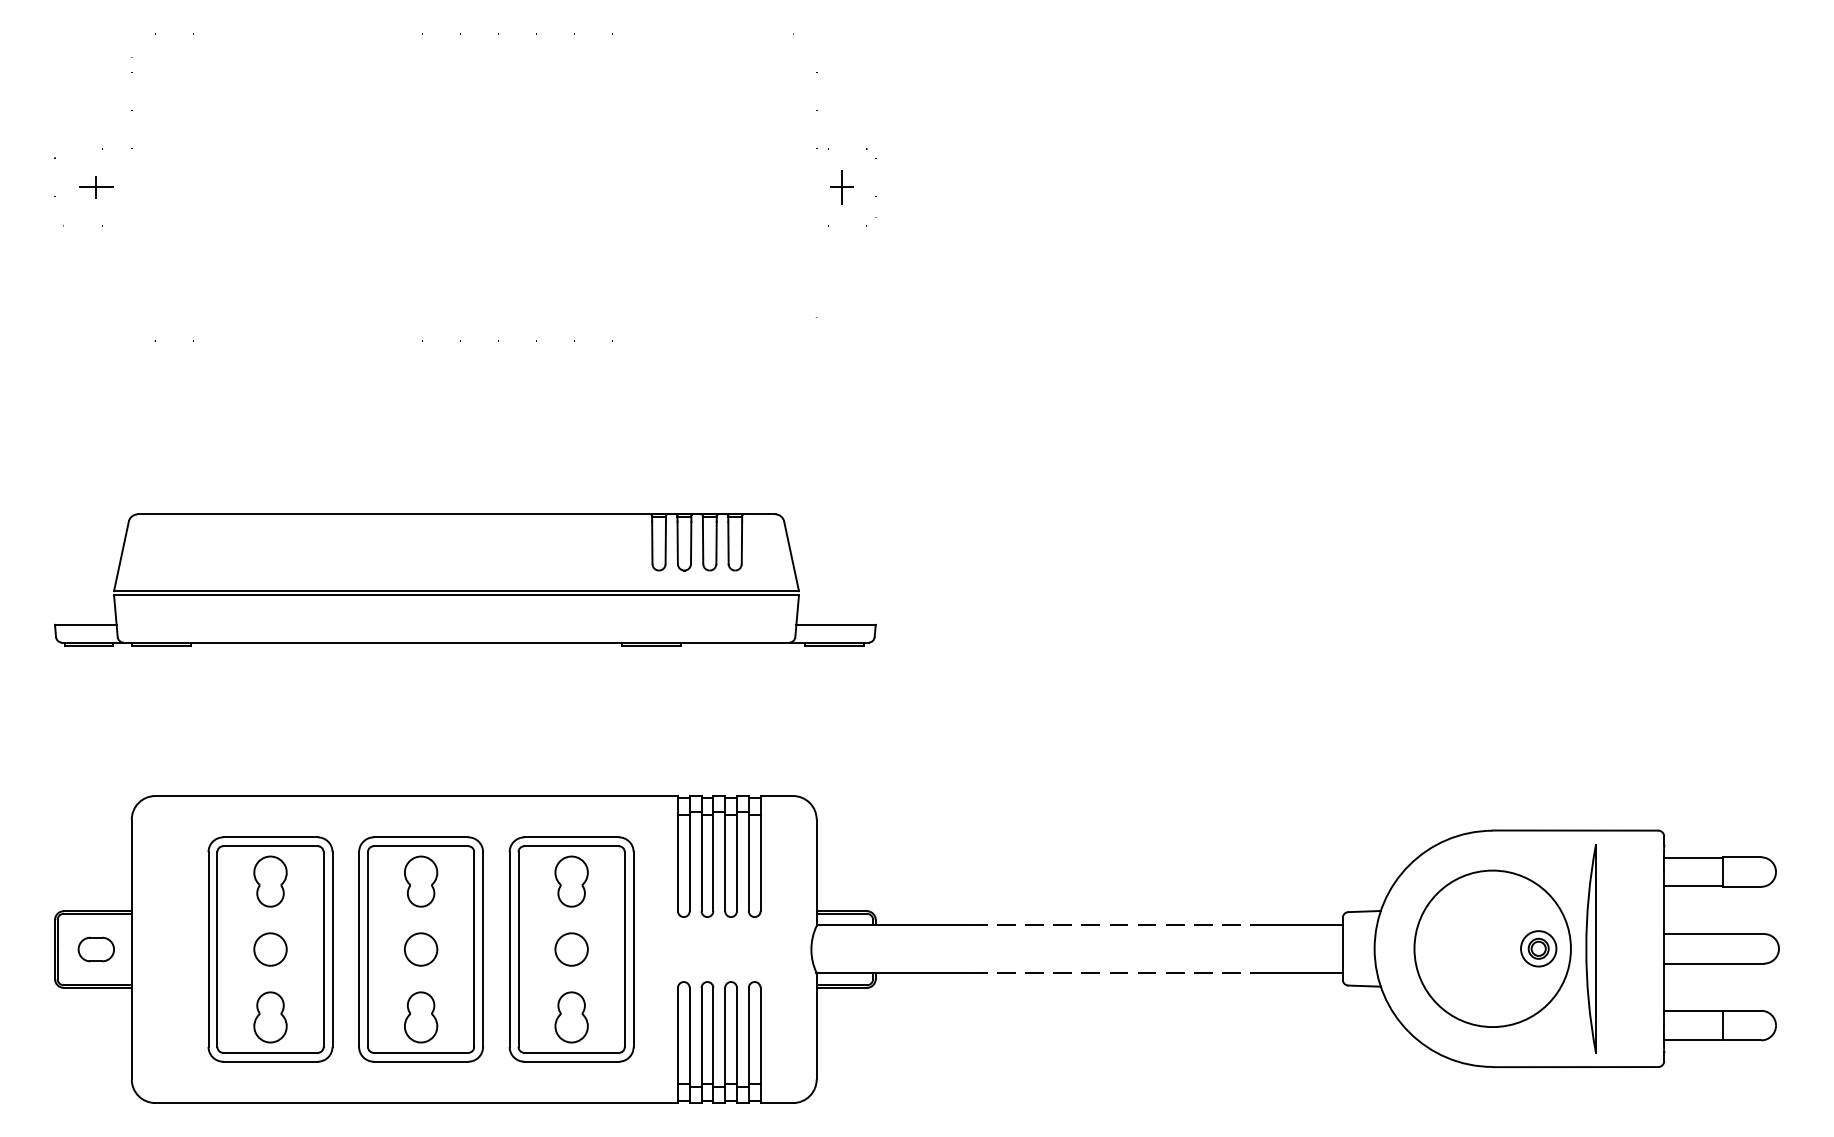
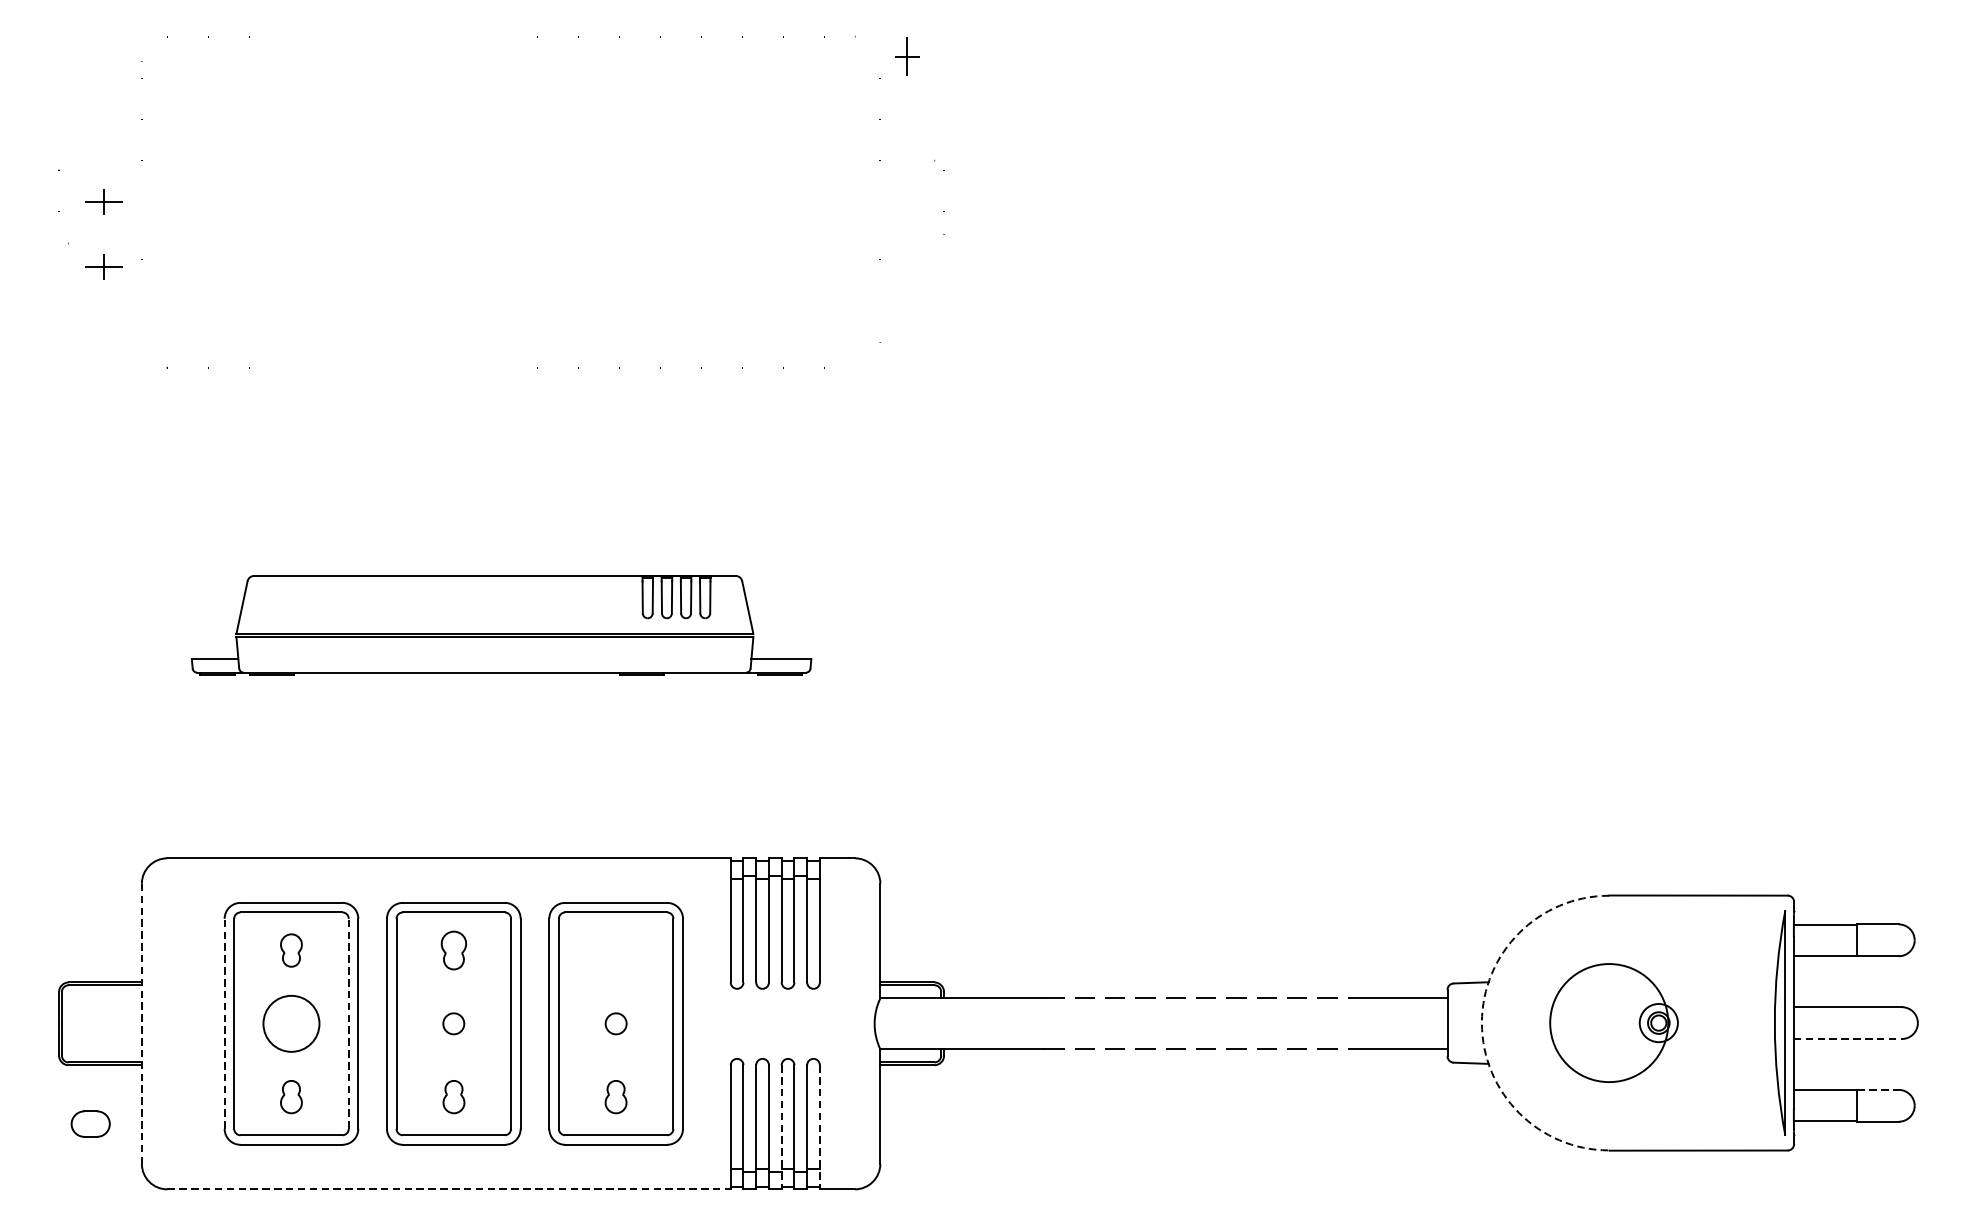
part: (841, 187) -> (907, 56), moved
part: (96, 247) -> (103, 266), added
part: (465, 579) -> (501, 624), size x0.7
part: (270, 881) -> (291, 950), size x0.6
part: (421, 881) -> (454, 950), size x0.7
part: (571, 881) -> (615, 950), removed
arc: (1374, 948) -> (1481, 1022), solid -> dashed
circle: (1492, 948) -> (1609, 1022), size x0.7
part: (1590, 948) -> (1779, 1022), moved
part: (95, 949) -> (89, 1124), moved
line: (131, 949) -> (141, 1023), solid -> dashed
line: (208, 949) -> (224, 1023), solid -> dashed
circle: (270, 949) -> (291, 1023), size x1.6
line: (323, 949) -> (348, 1023), solid -> dashed
circle: (420, 949) -> (453, 1023), size x0.6
circle: (571, 949) -> (615, 1023), size x0.6
line: (1714, 963) -> (1848, 1038), solid -> dashed
line: (1742, 1010) -> (1878, 1089), solid -> dashed
part: (270, 1017) -> (291, 1097), size x0.6
part: (421, 1017) -> (454, 1097), size x0.6
part: (571, 1017) -> (615, 1097), size x0.6
line: (725, 1045) -> (782, 1127), solid -> dashed
line: (760, 1045) -> (819, 1127), solid -> dashed
line: (417, 1103) -> (449, 1189), solid -> dashed

